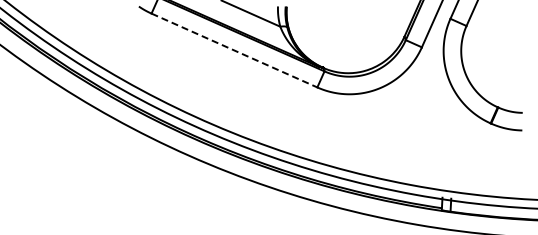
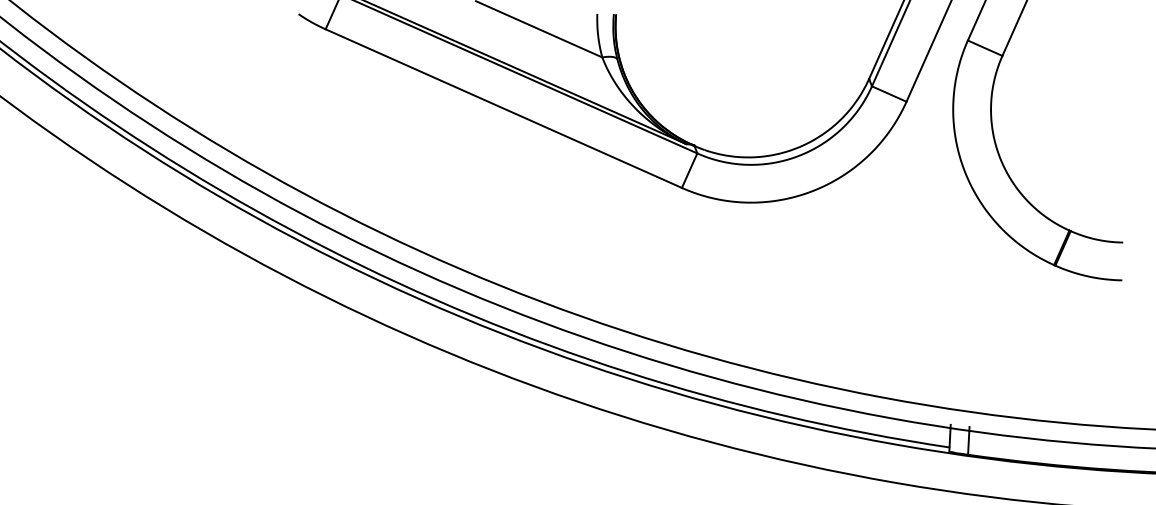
line: (234, 50) -> (503, 108), dashed -> solid

